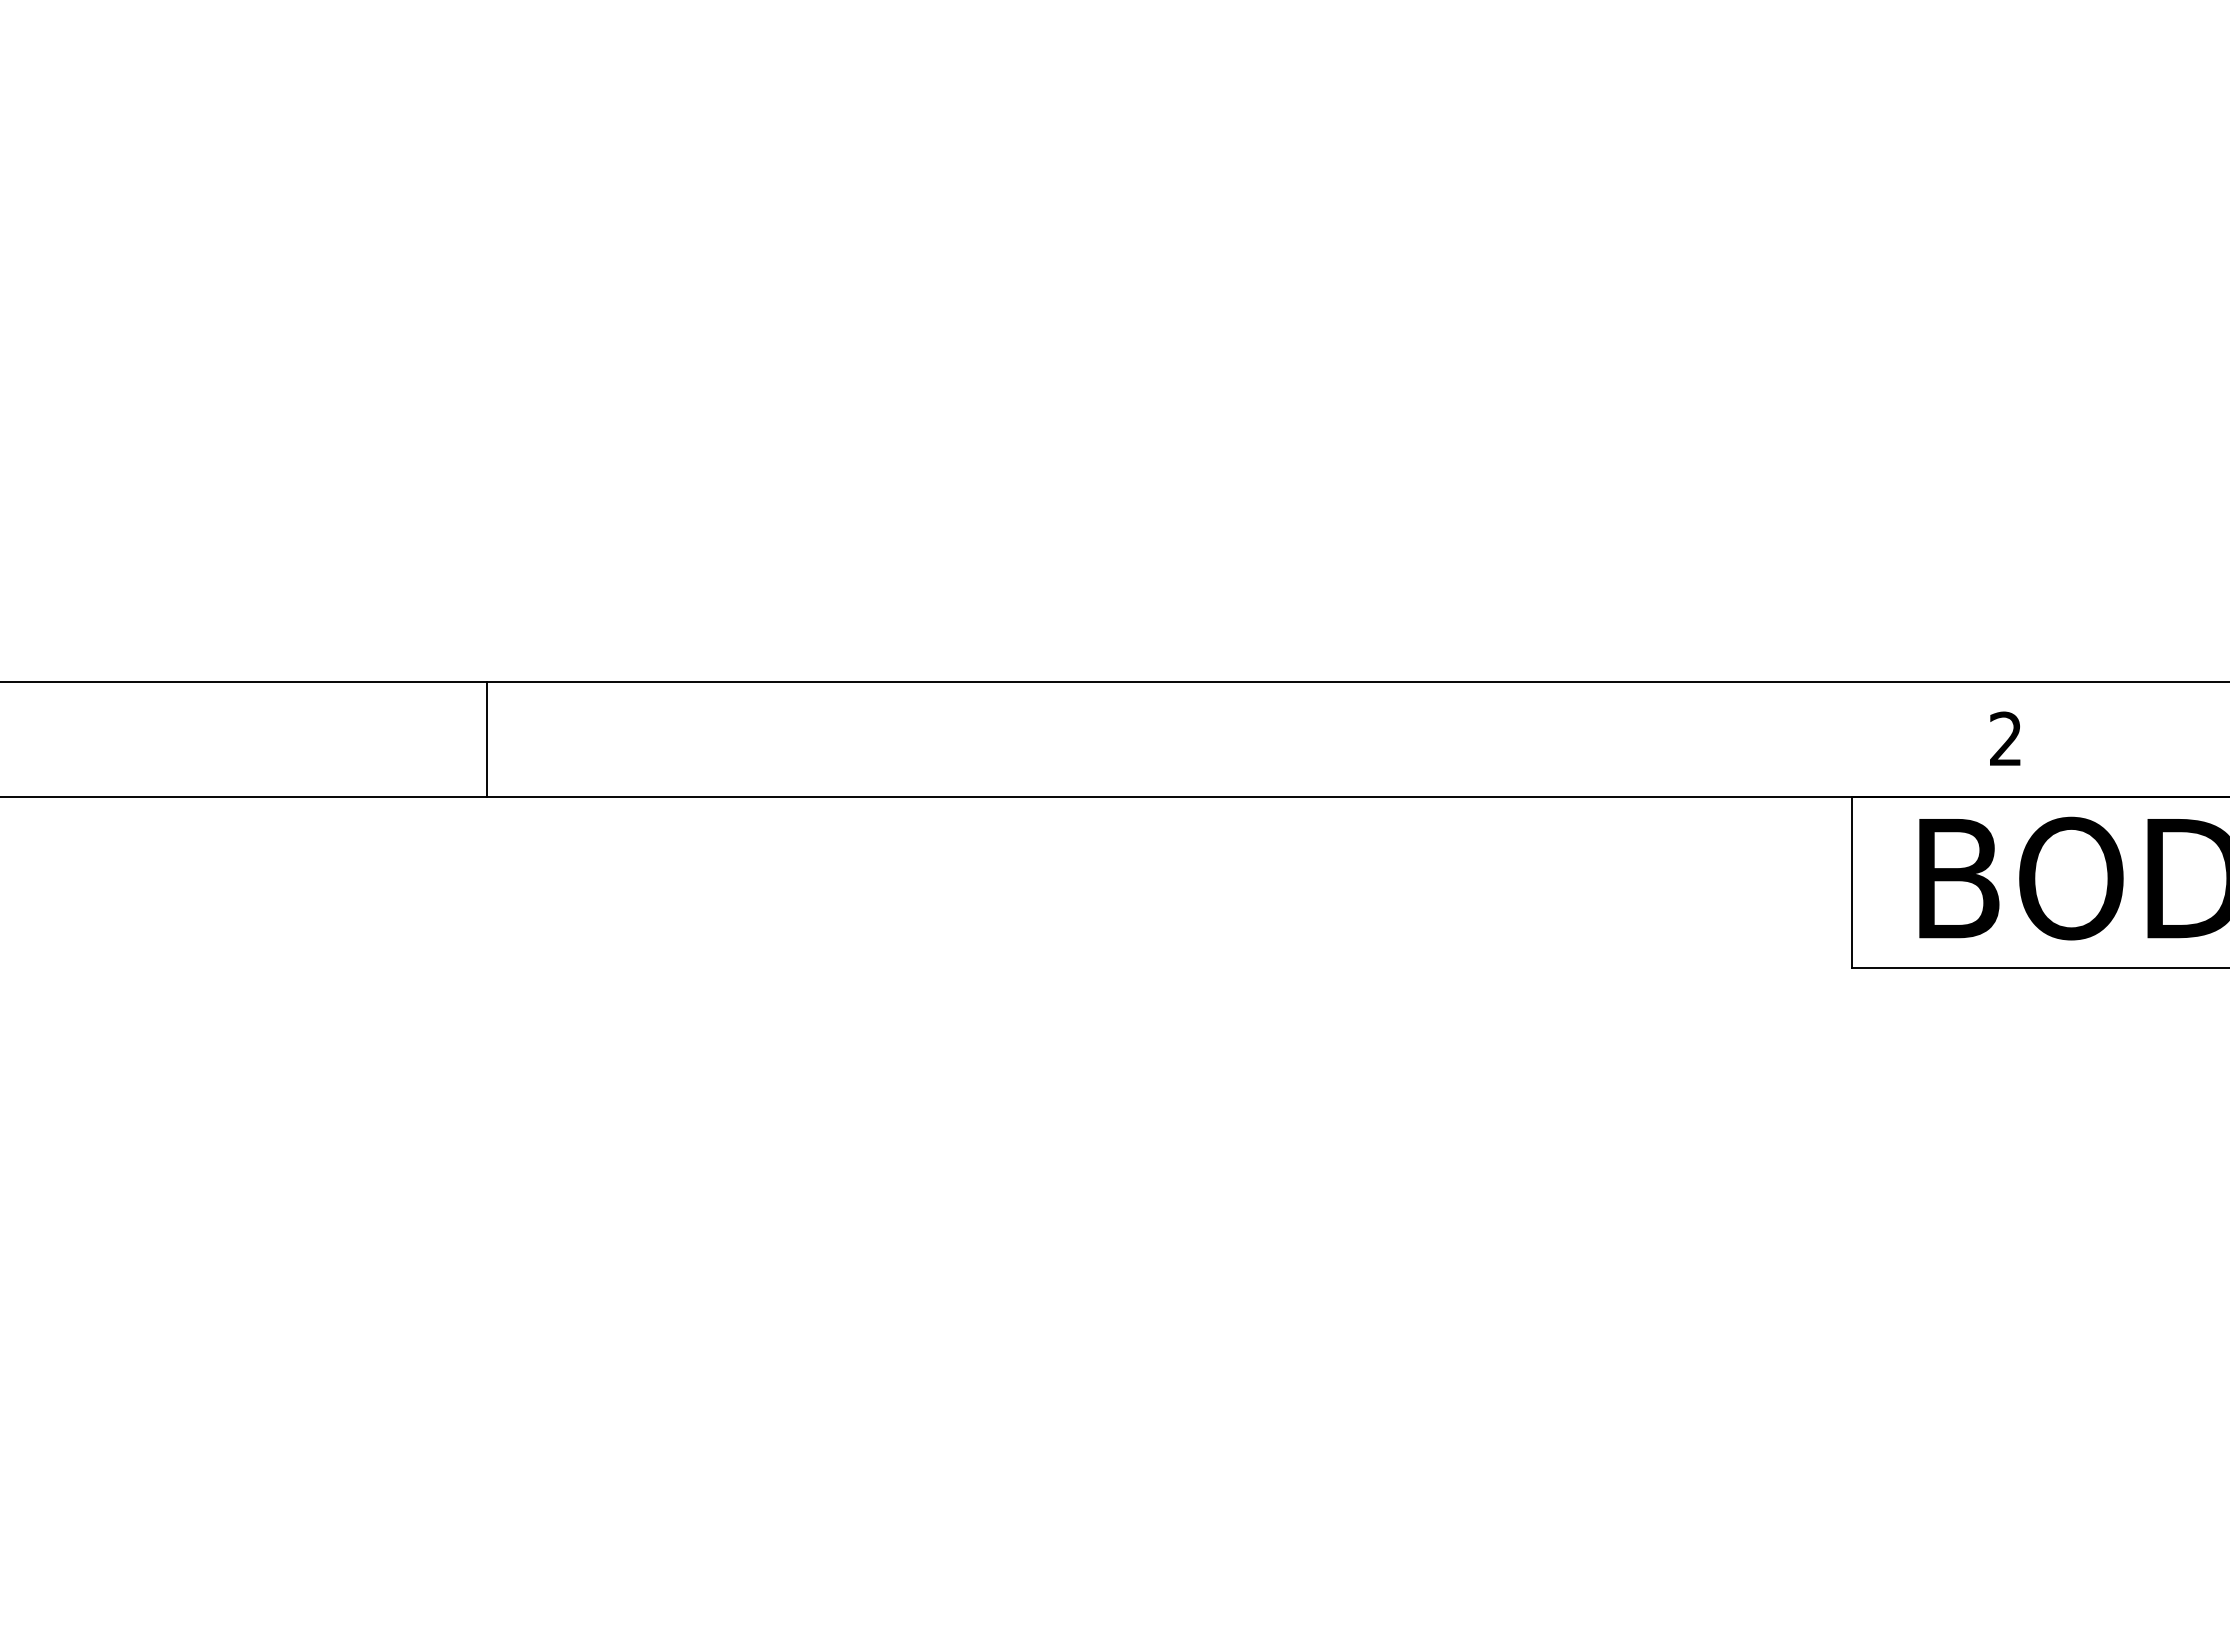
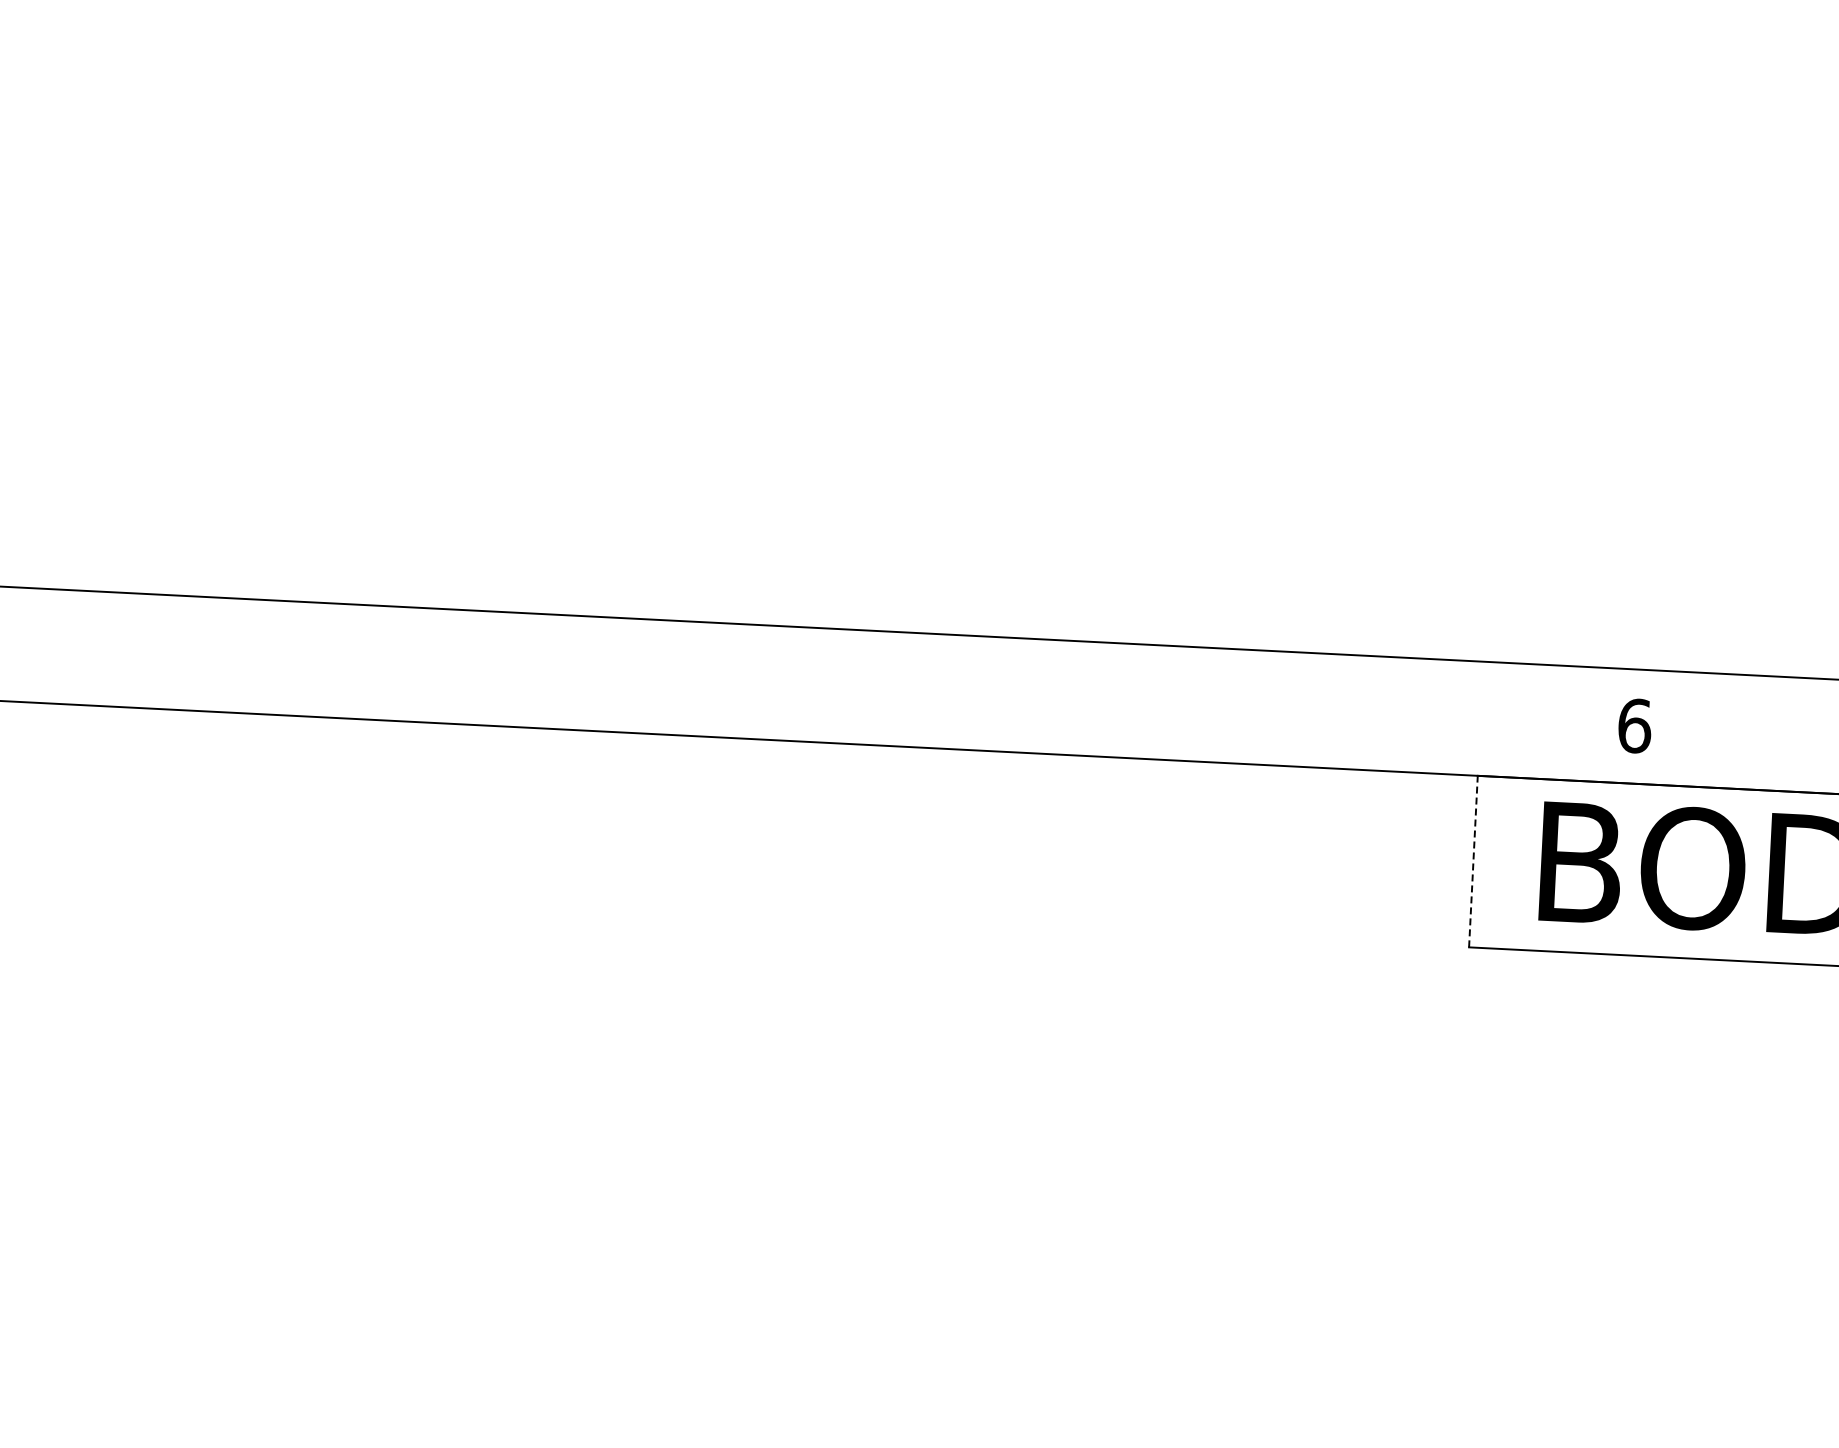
text: (2005, 738) -> (1634, 725), 2 -> 6
line: (486, 739) -> (117, 649), removed
line: (1851, 882) -> (1473, 861), solid -> dashed

